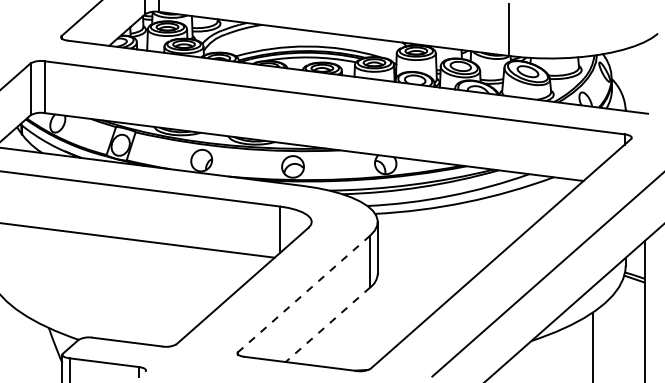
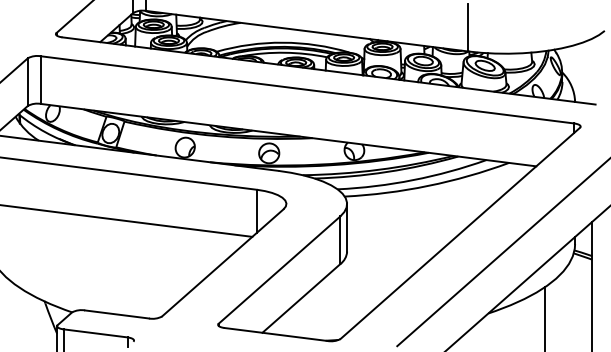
line: (303, 294) -> (278, 270), dashed -> solid
line: (327, 325) -> (300, 299), dashed -> solid

